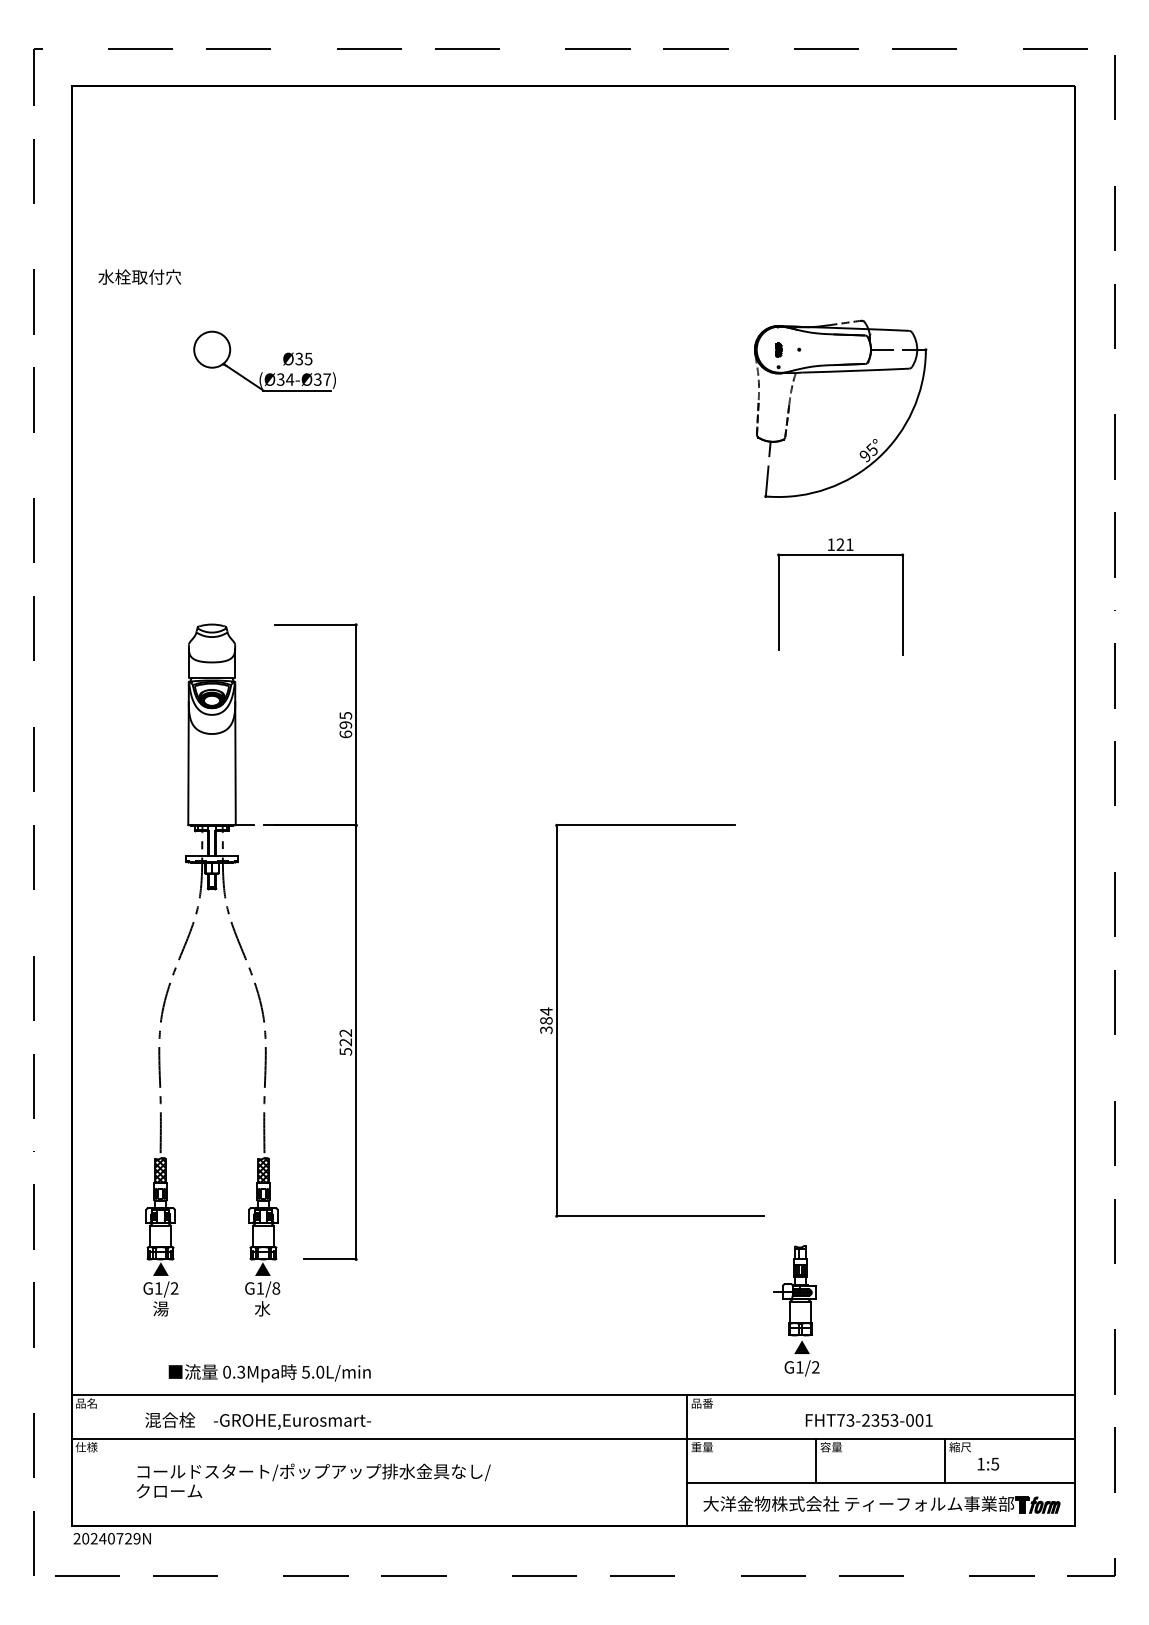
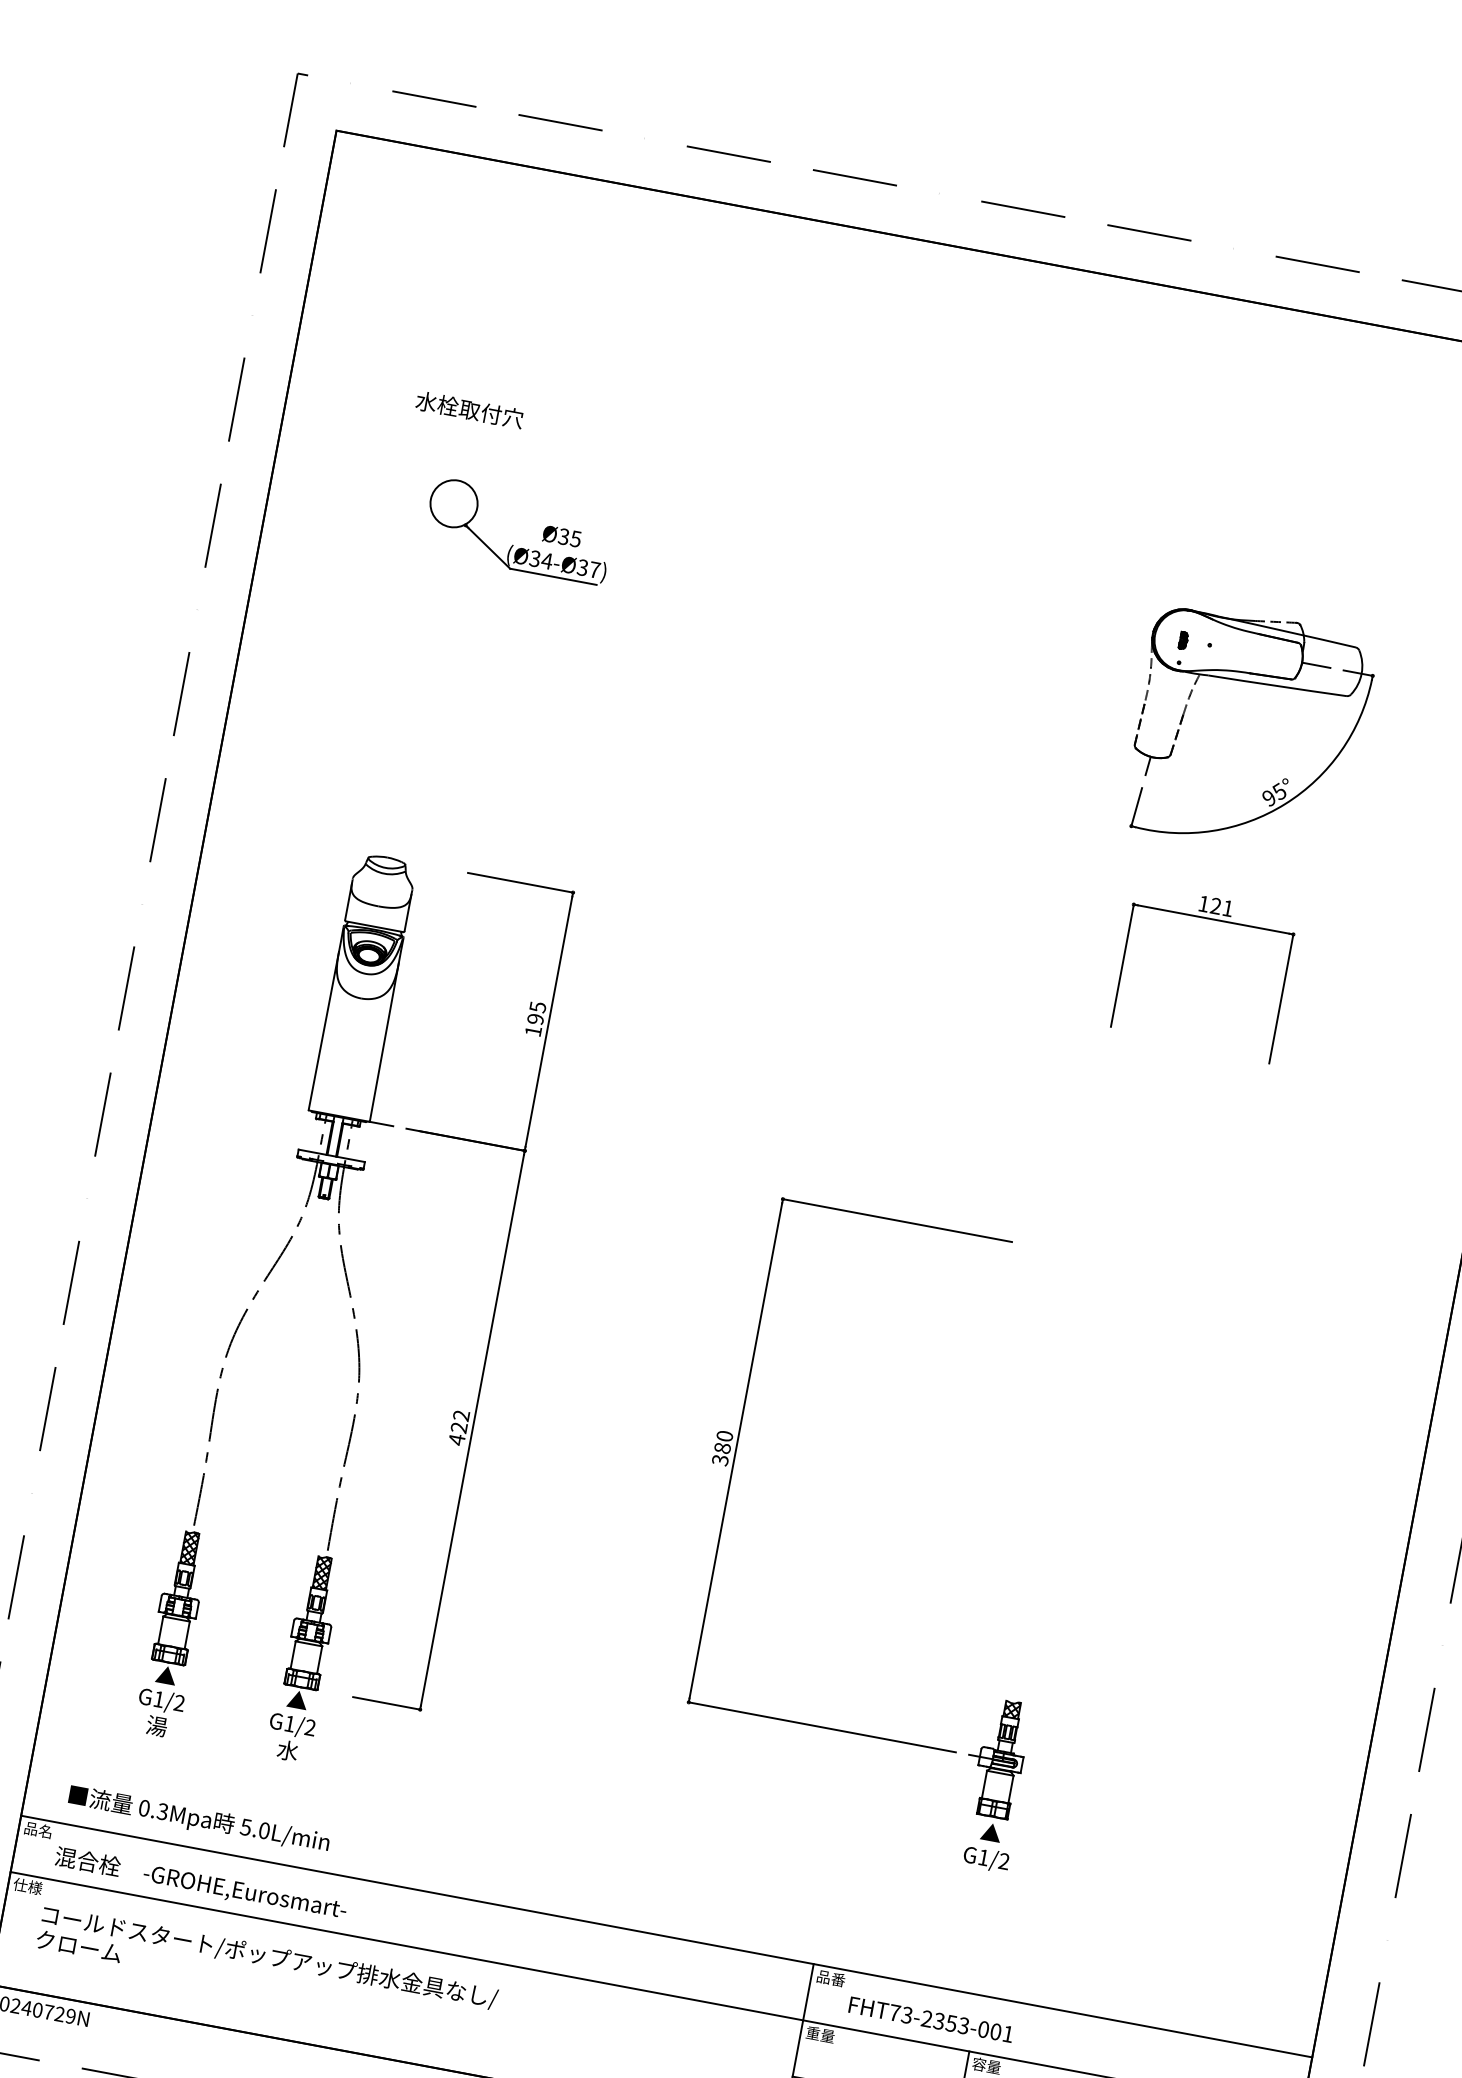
text: (139, 276) -> (469, 409), moved
text: (345, 734) -> (532, 1031), 695 -> 195
text: (546, 1011) -> (724, 1436), 384 -> 380
text: (345, 1051) -> (456, 1439), 522 -> 422
text: (276, 1288) -> (310, 1727), G1/8 -> G1/2
part: (796, 1310) -> (993, 1783), moved
text: (269, 1373) -> (198, 1820), moved
text: (257, 1420) -> (200, 1883), moved
text: (868, 1420) -> (930, 2019), moved
text: (313, 1480) -> (267, 1967), moved

